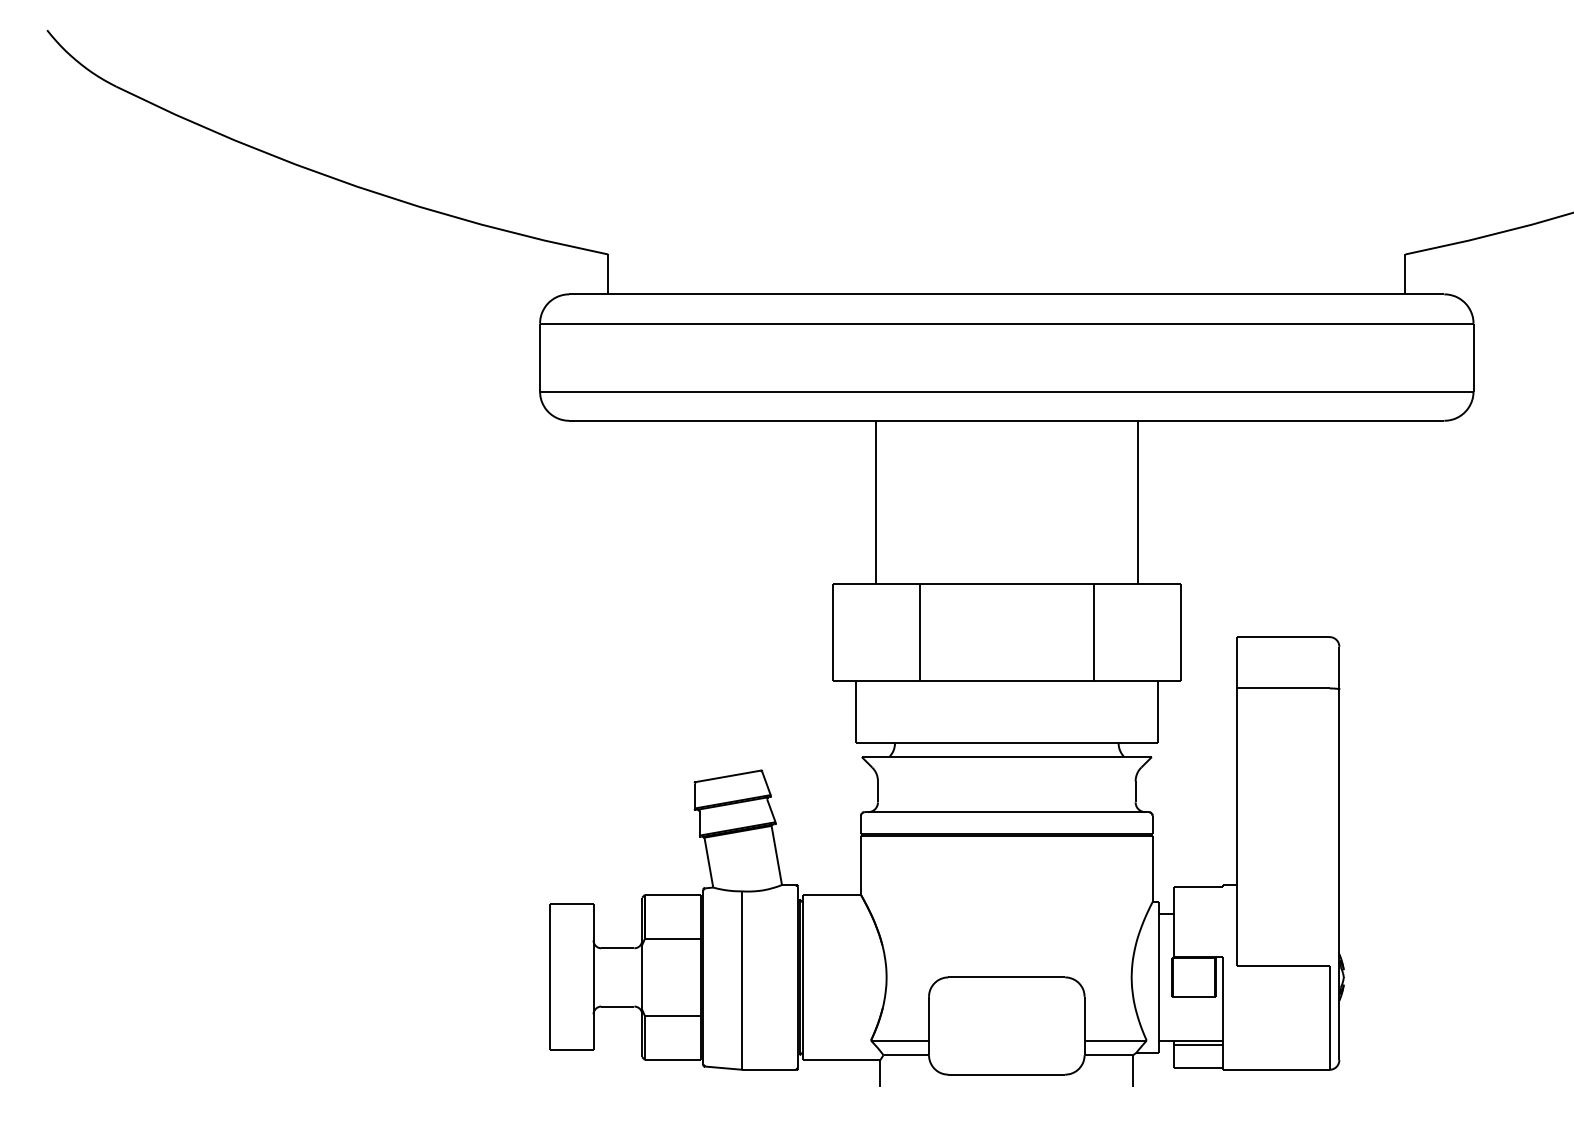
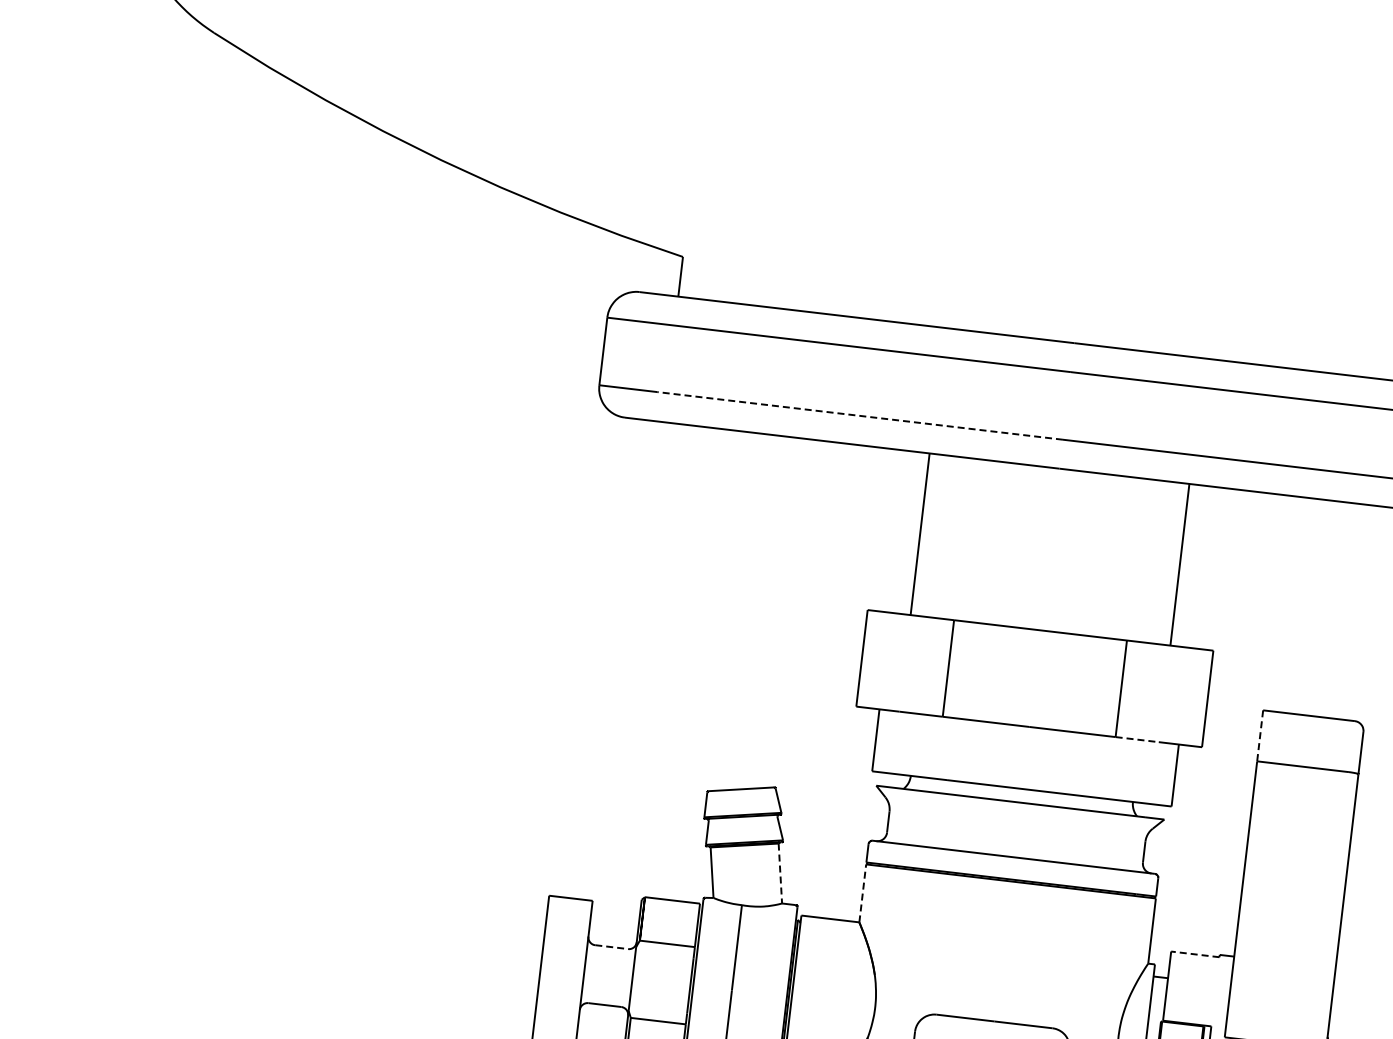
line: (802, 391) -> (860, 415), solid -> dashed
line: (1237, 662) -> (1260, 735), solid -> dashed
line: (1115, 680) -> (1137, 739), solid -> dashed
line: (776, 855) -> (780, 873), solid -> dashed
line: (860, 865) -> (862, 893), solid -> dashed
line: (1197, 887) -> (1194, 954), solid -> dashed
line: (617, 948) -> (611, 947), solid -> dashed

